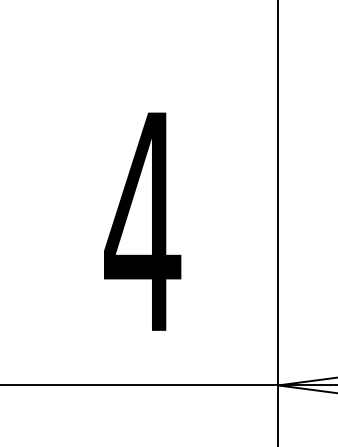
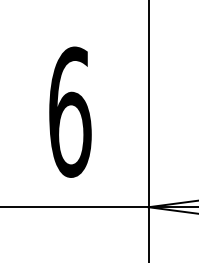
text: (141, 220) -> (69, 111), 4 -> 6

